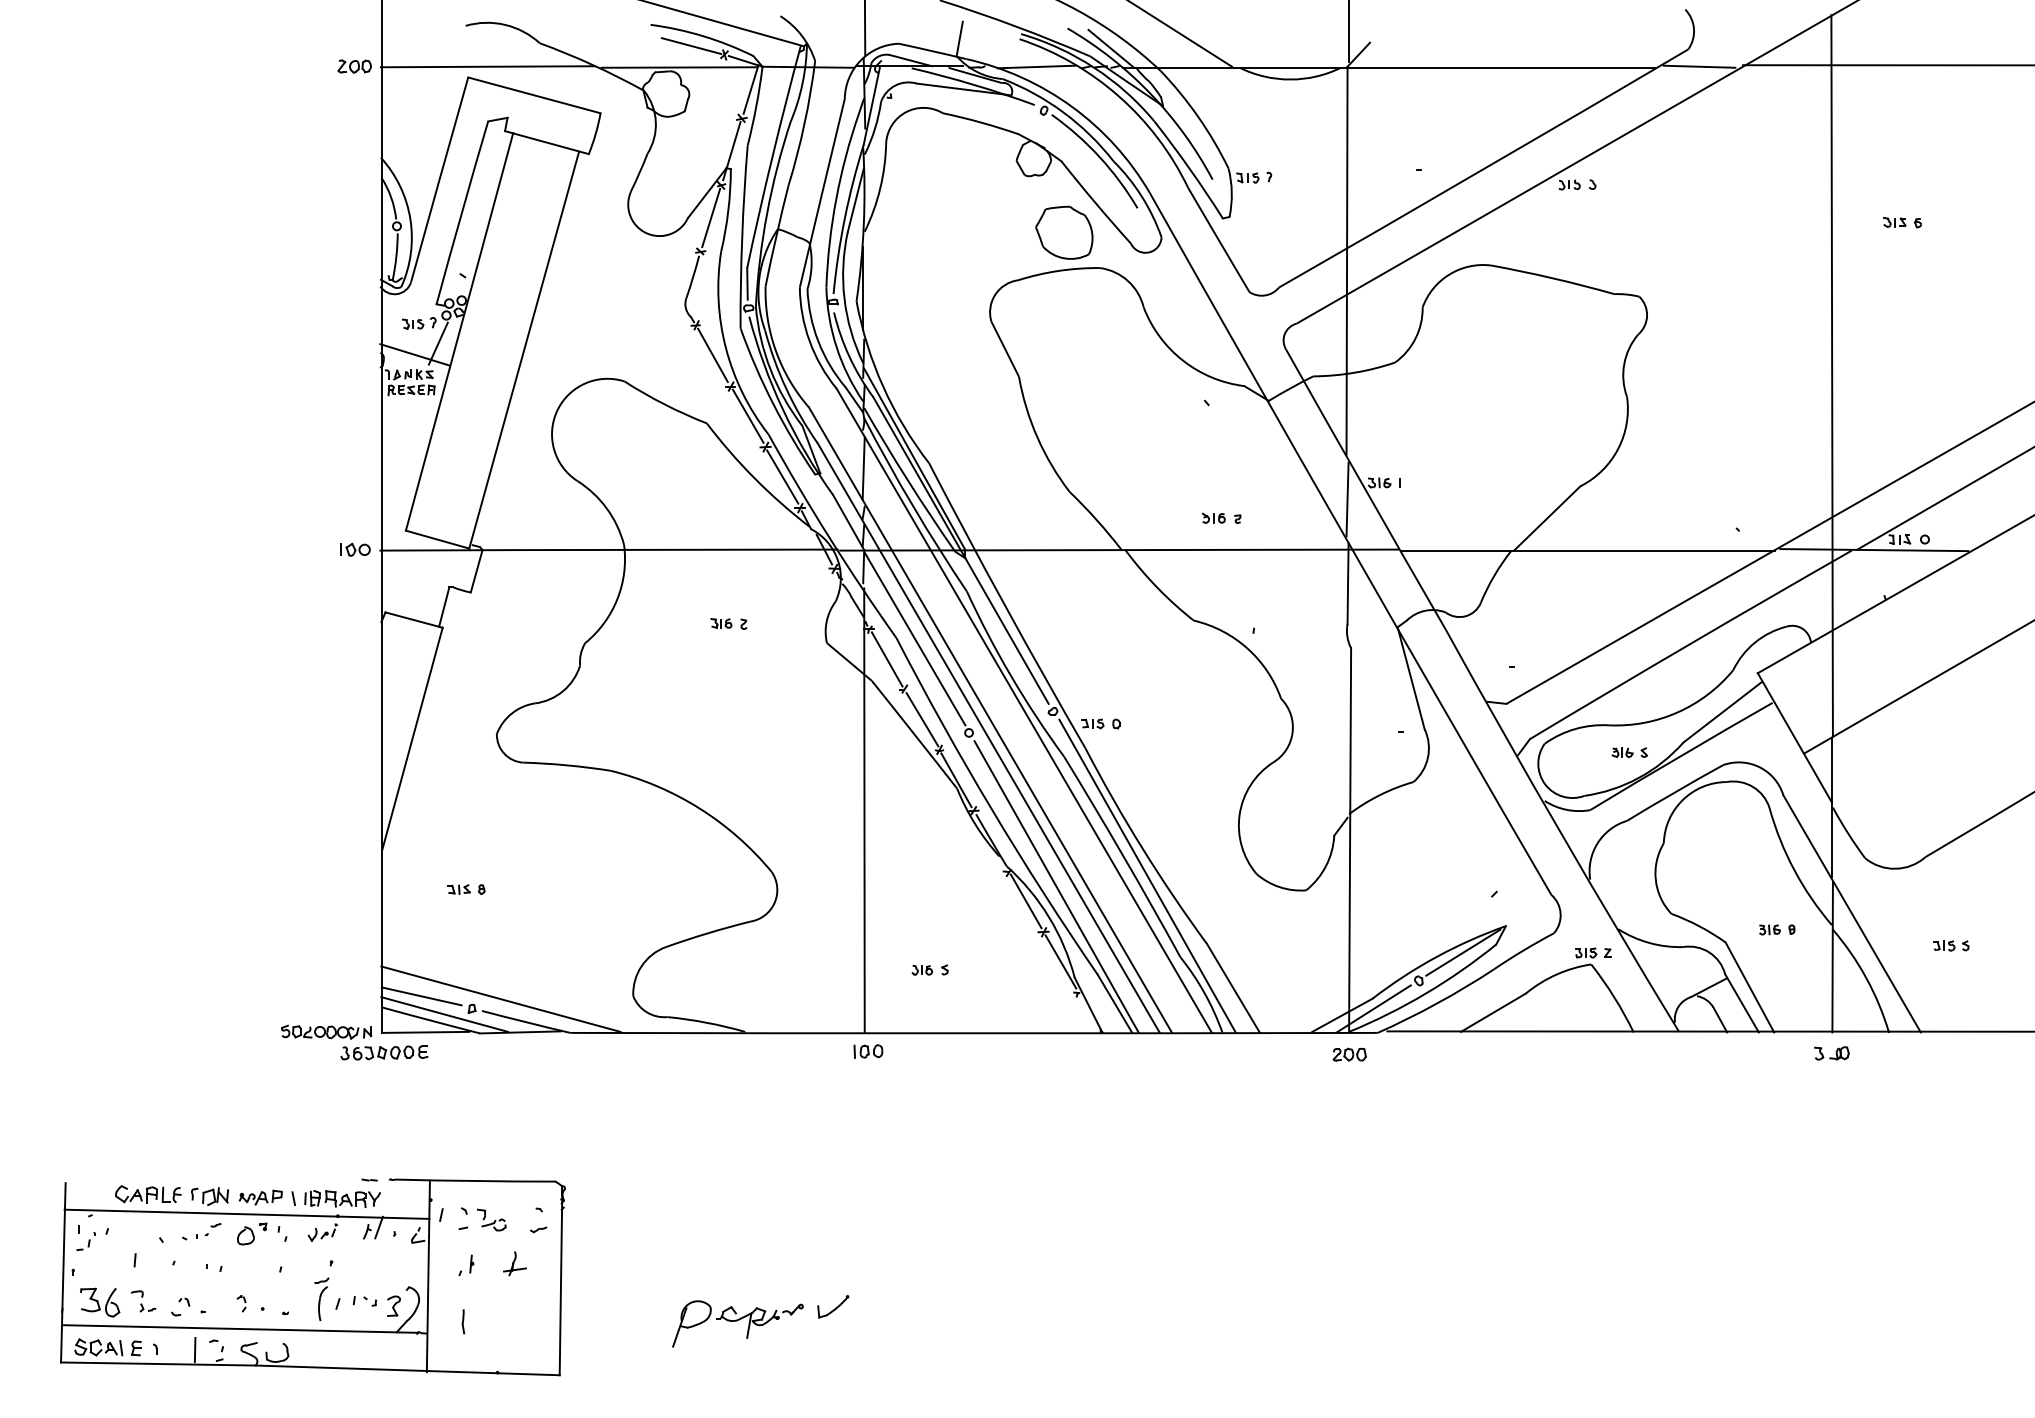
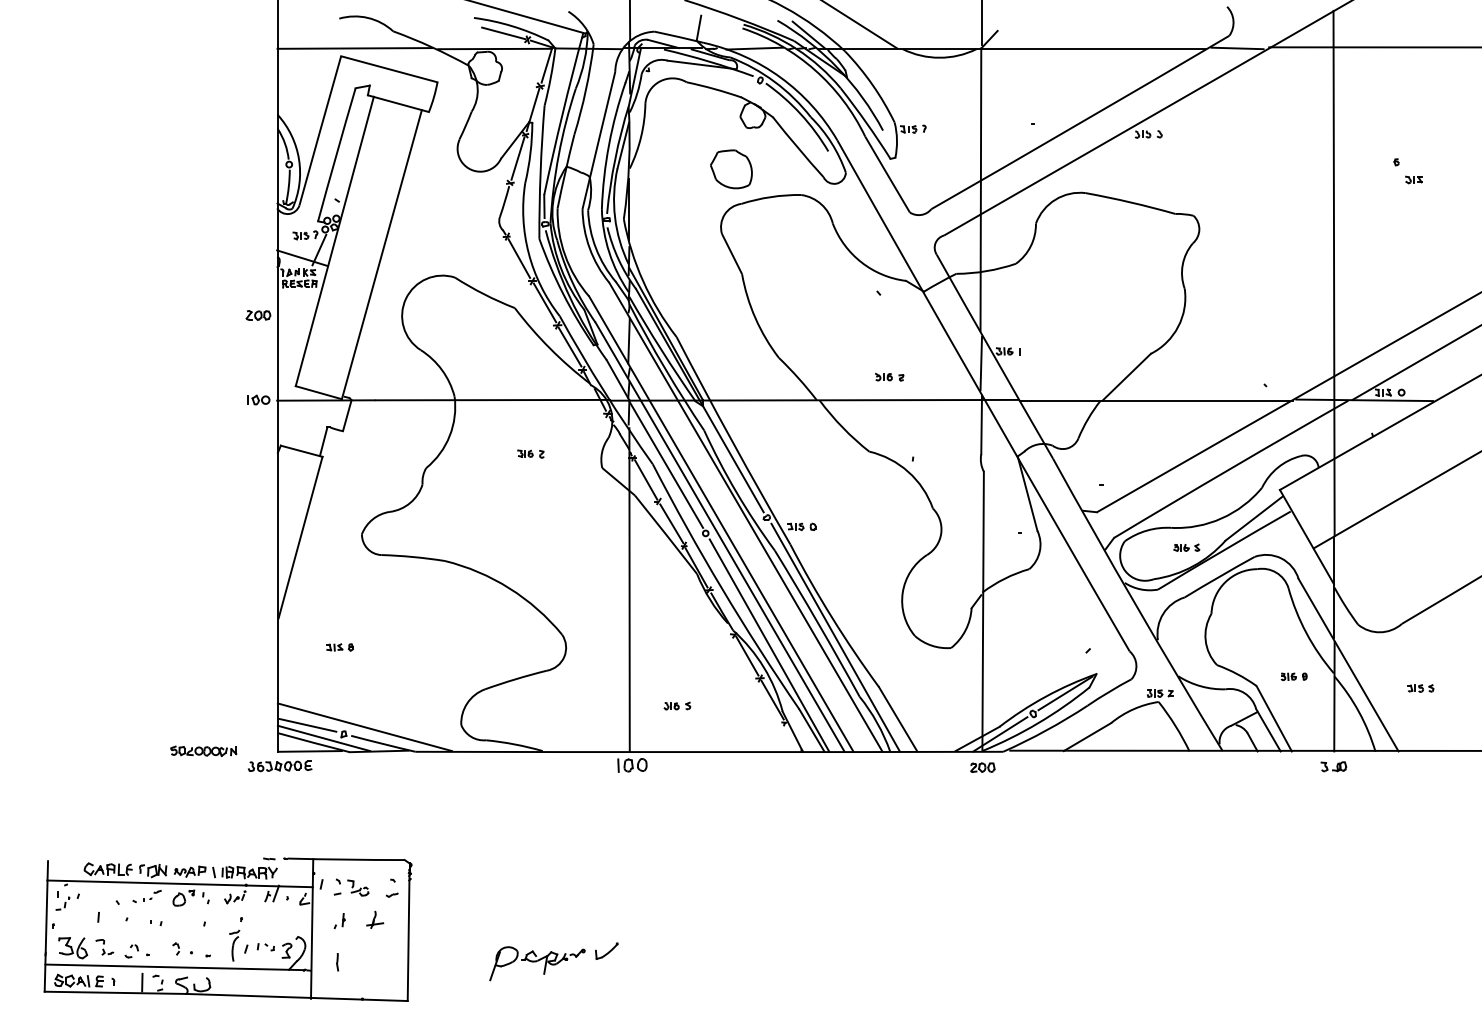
part: (354, 66) -> (258, 315), moved
part: (1894, 222) -> (1413, 180), moved
part: (1064, 232) -> (731, 169), moved
part: (326, 1031) -> (203, 750), moved
part: (868, 1051) -> (632, 765), size x1.4

